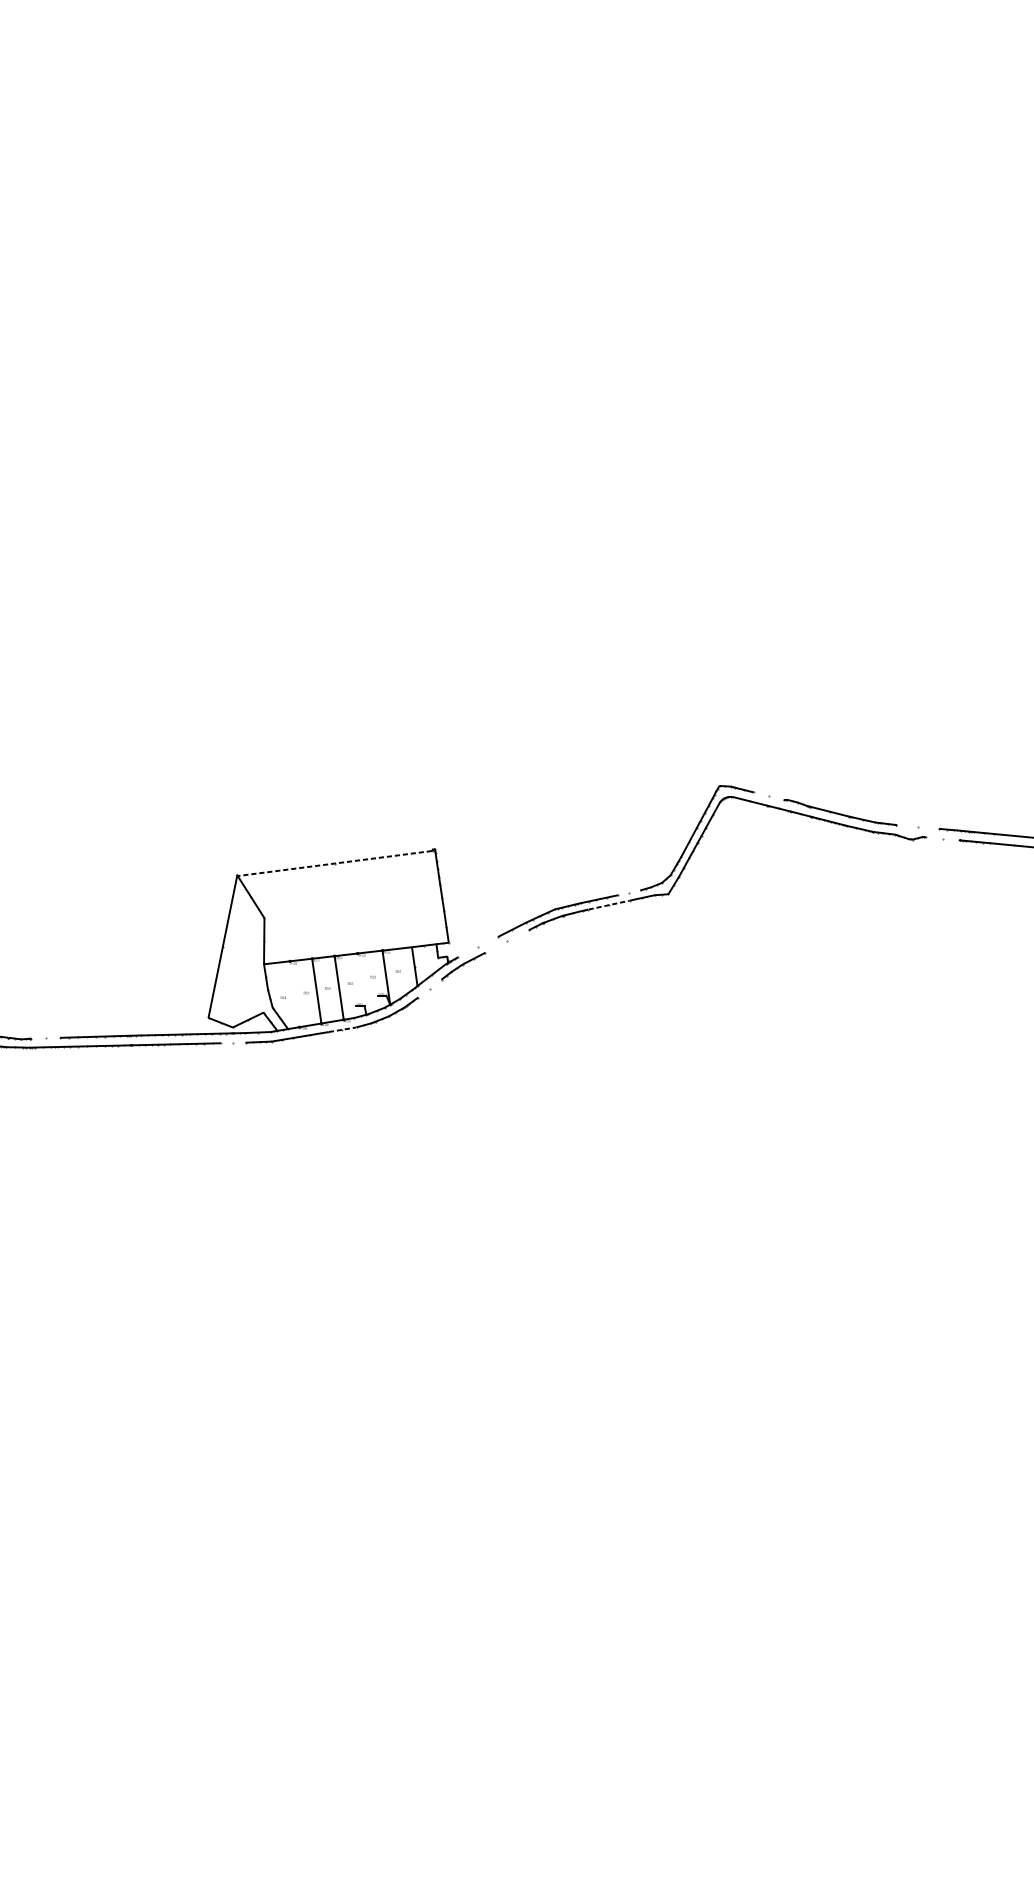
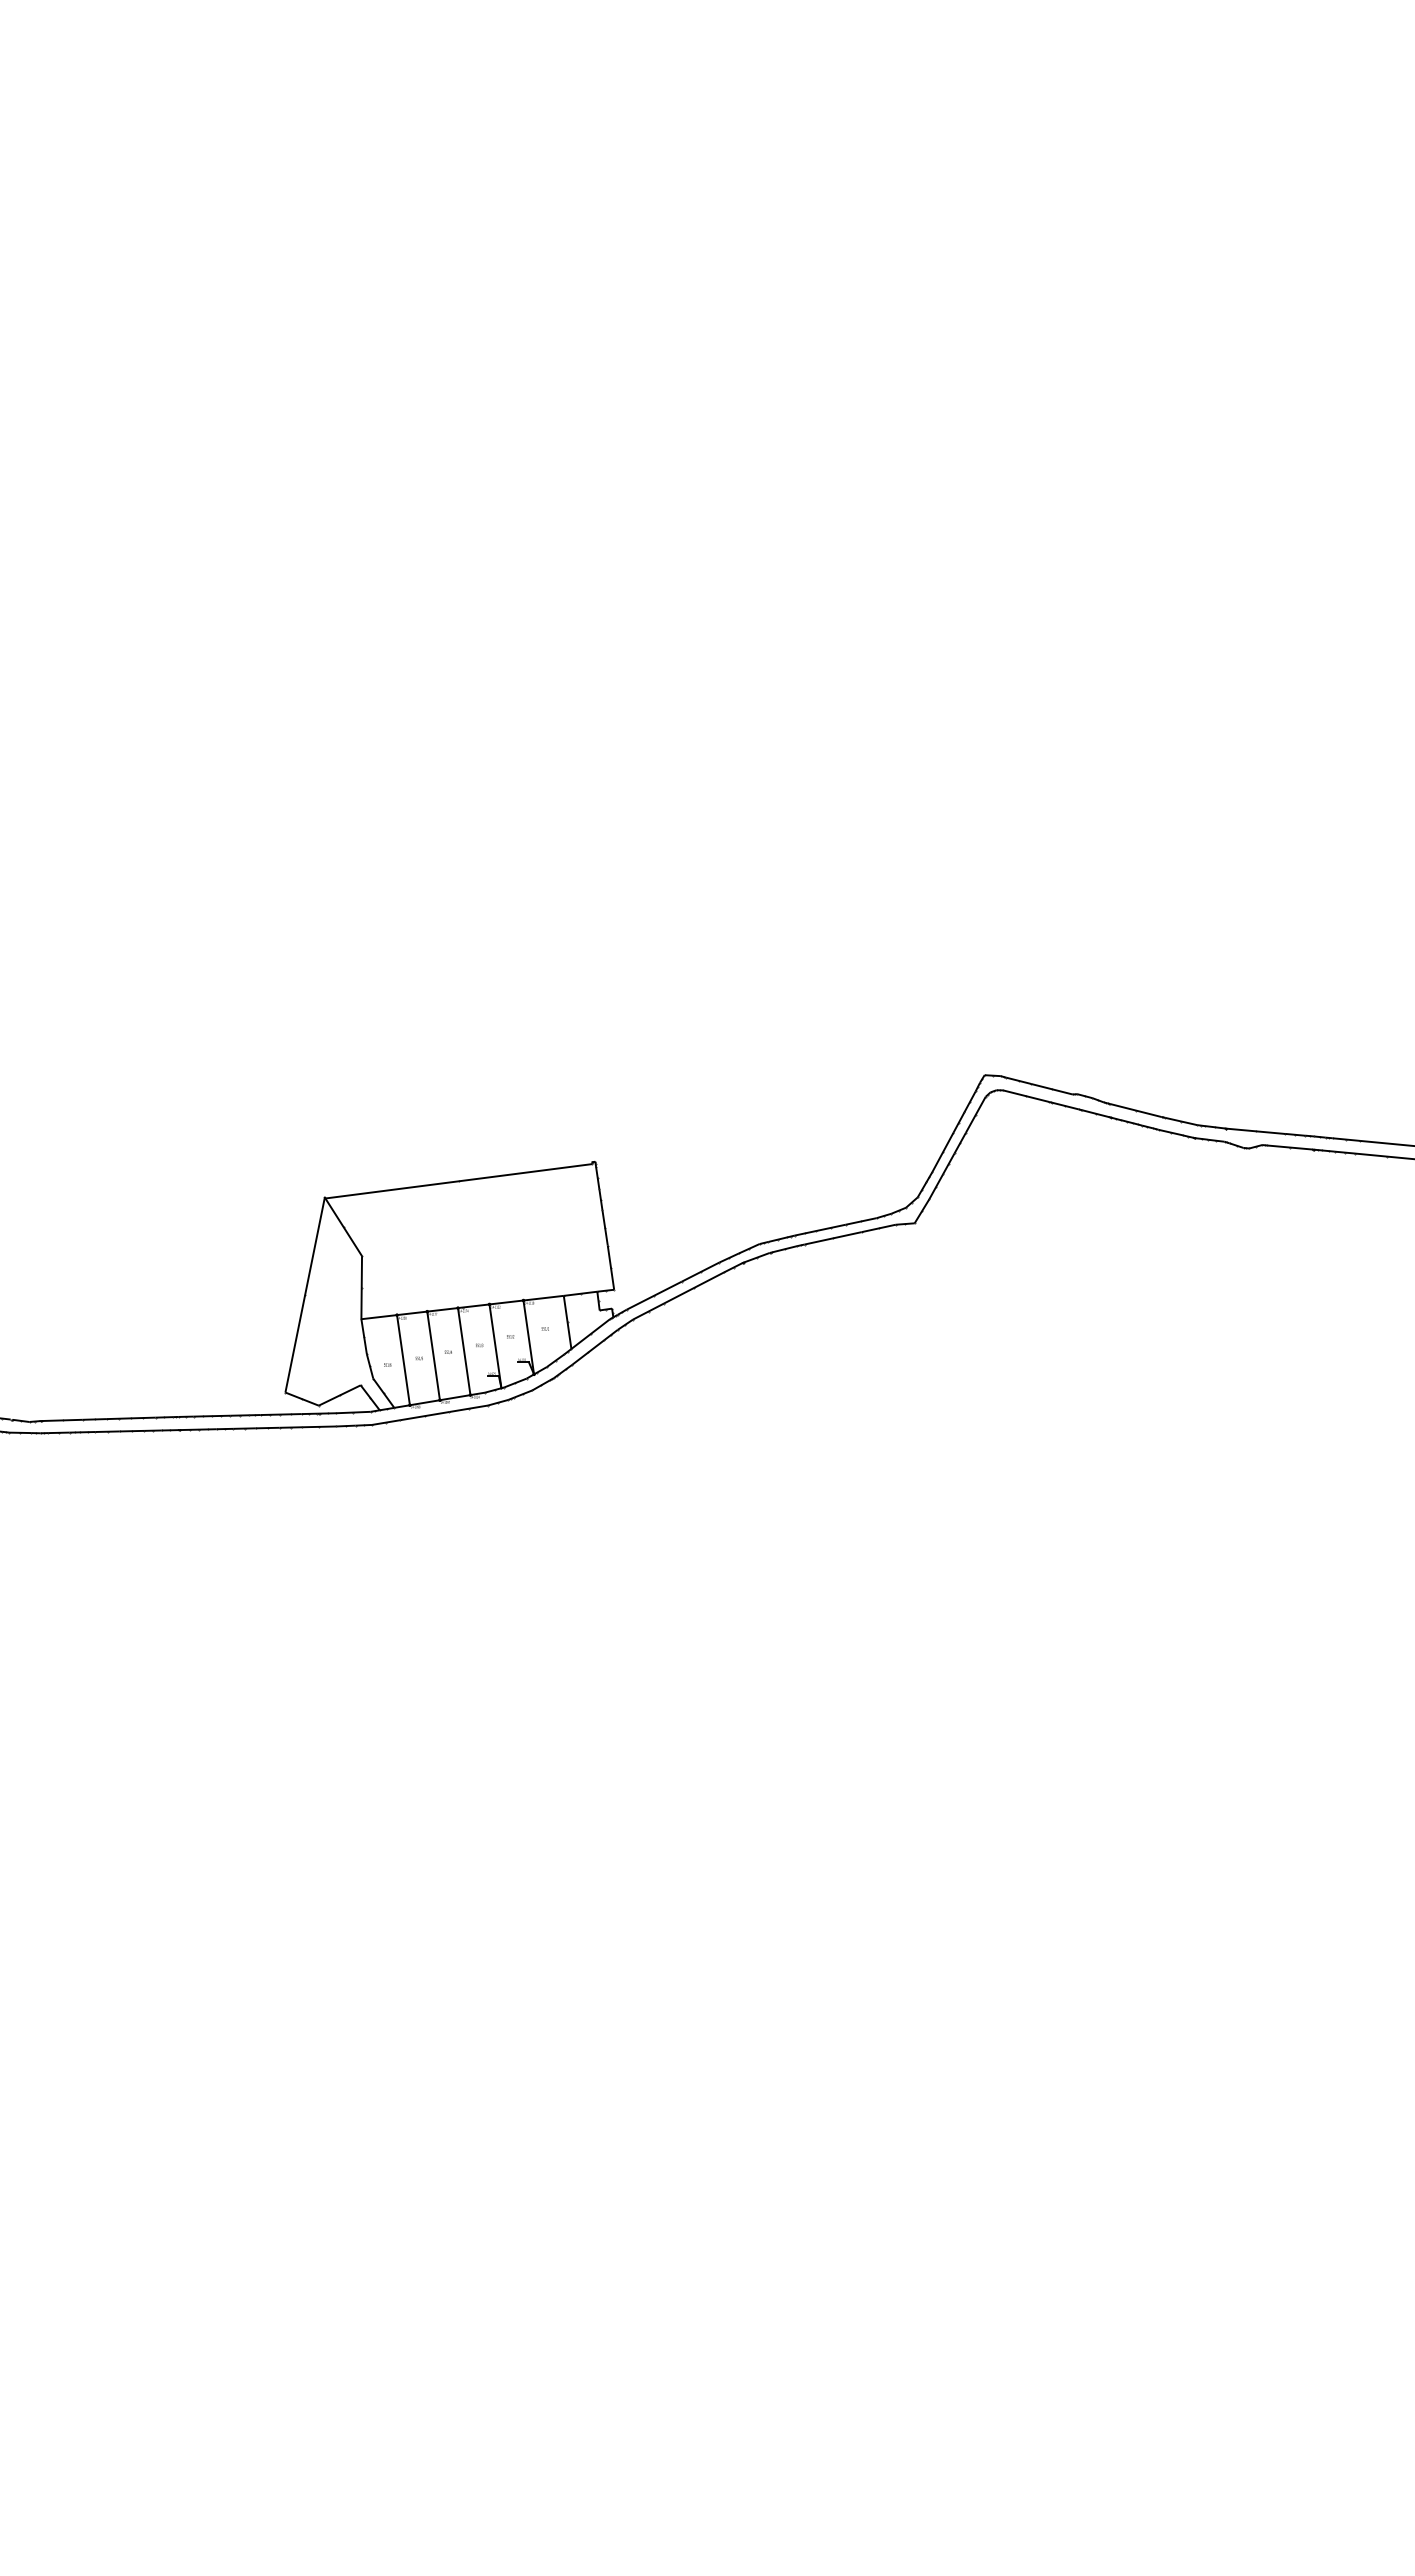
line: (768, 796) -> (1051, 1089), added
line: (917, 826) -> (1255, 1130), added
line: (943, 838) -> (1290, 1147), added
line: (335, 863) -> (458, 1181), dashed -> solid
line: (628, 892) -> (860, 1221), added
line: (609, 905) -> (833, 1238), dashed -> solid
line: (506, 941) -> (693, 1287), added
line: (477, 946) -> (653, 1295), added
line: (362, 984) -> (495, 1346), added
line: (430, 988) -> (588, 1352), added
line: (294, 994) -> (403, 1360), added
line: (342, 1029) -> (468, 1408), dashed -> solid
line: (45, 1037) -> (62, 1419), added
line: (233, 1042) -> (319, 1426), added

